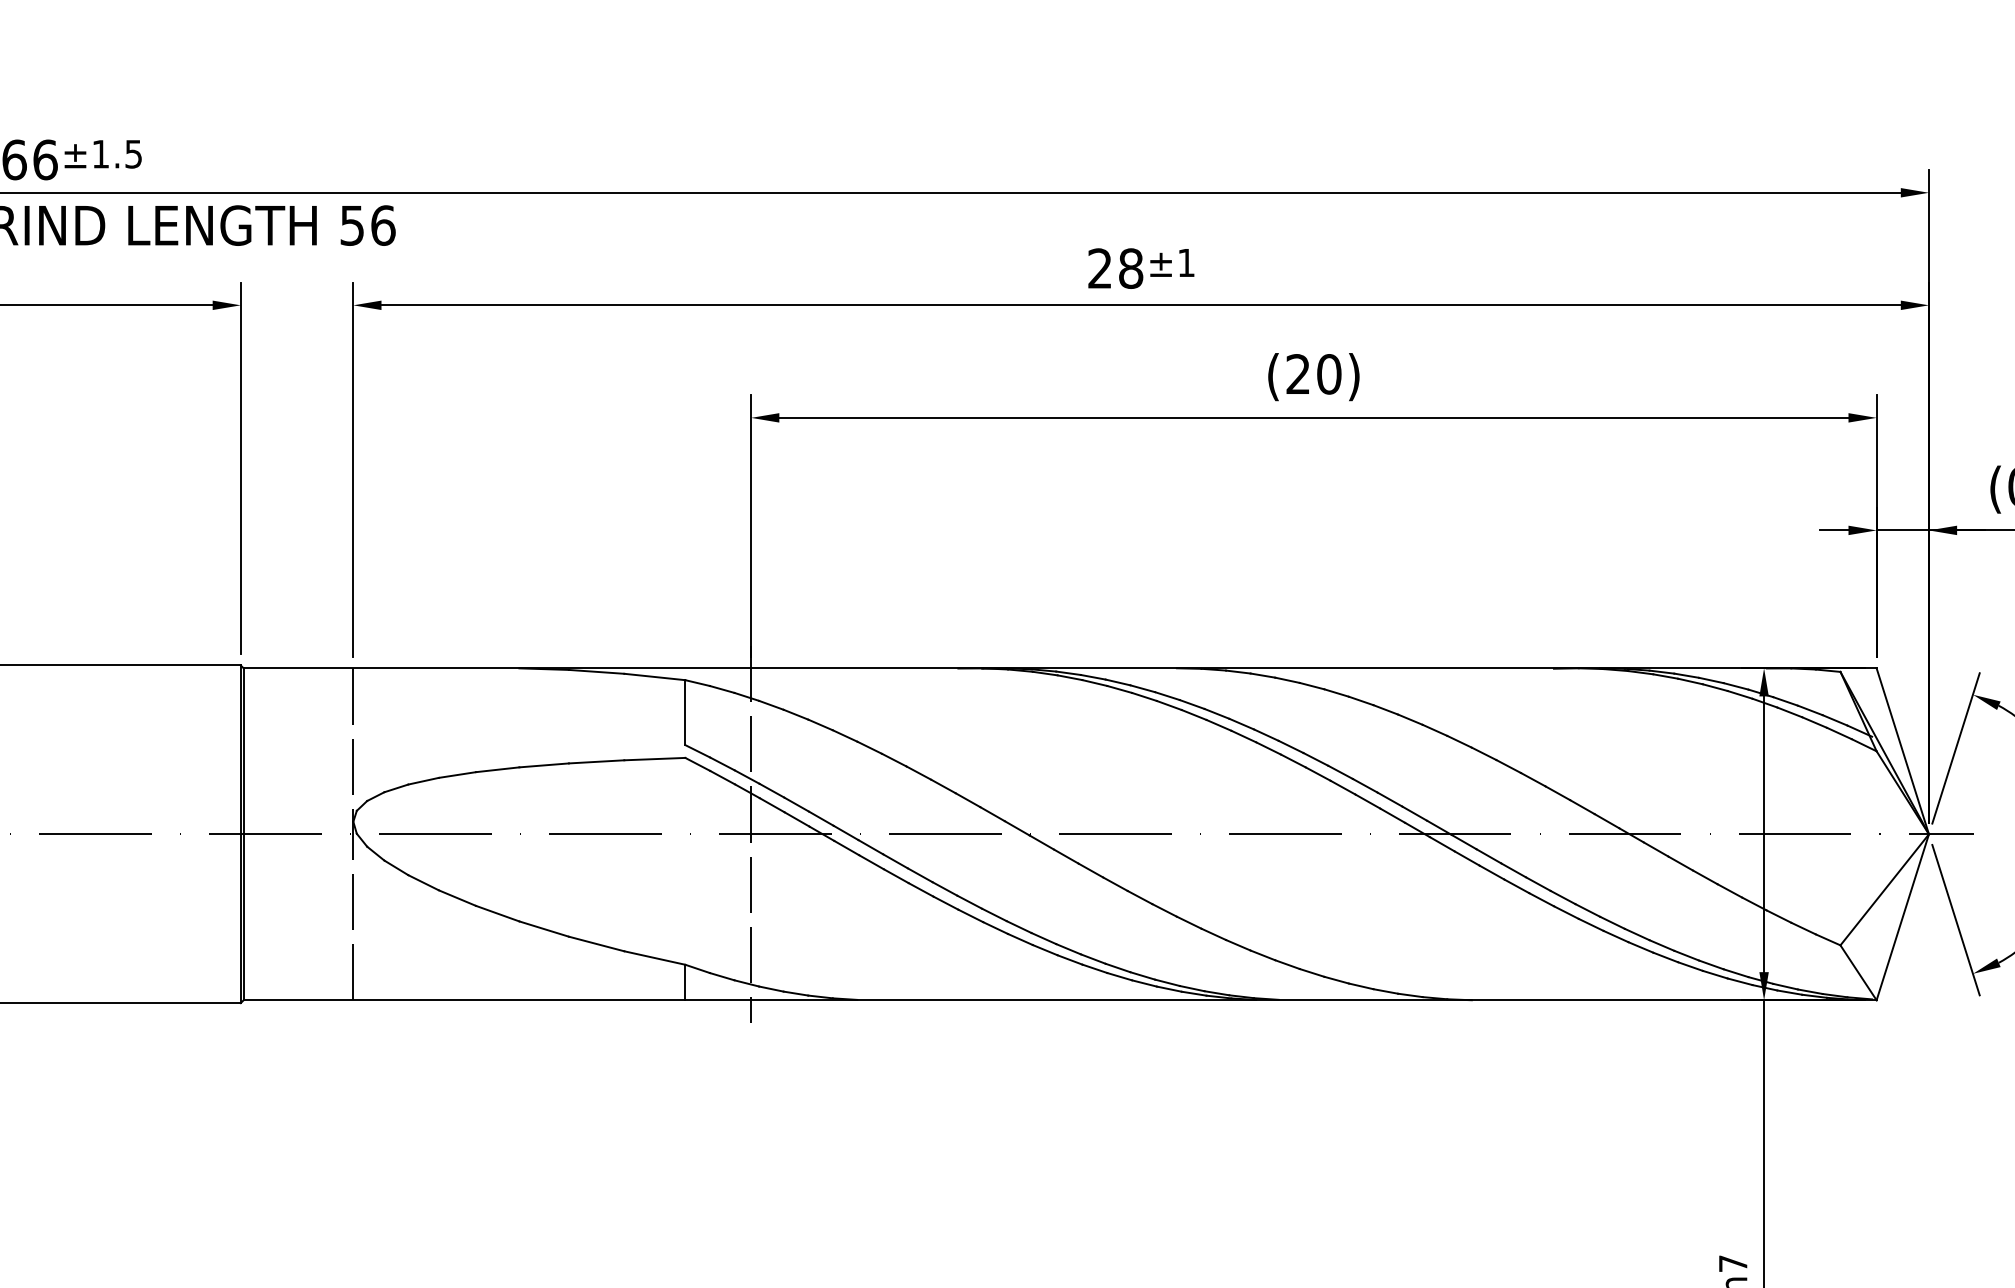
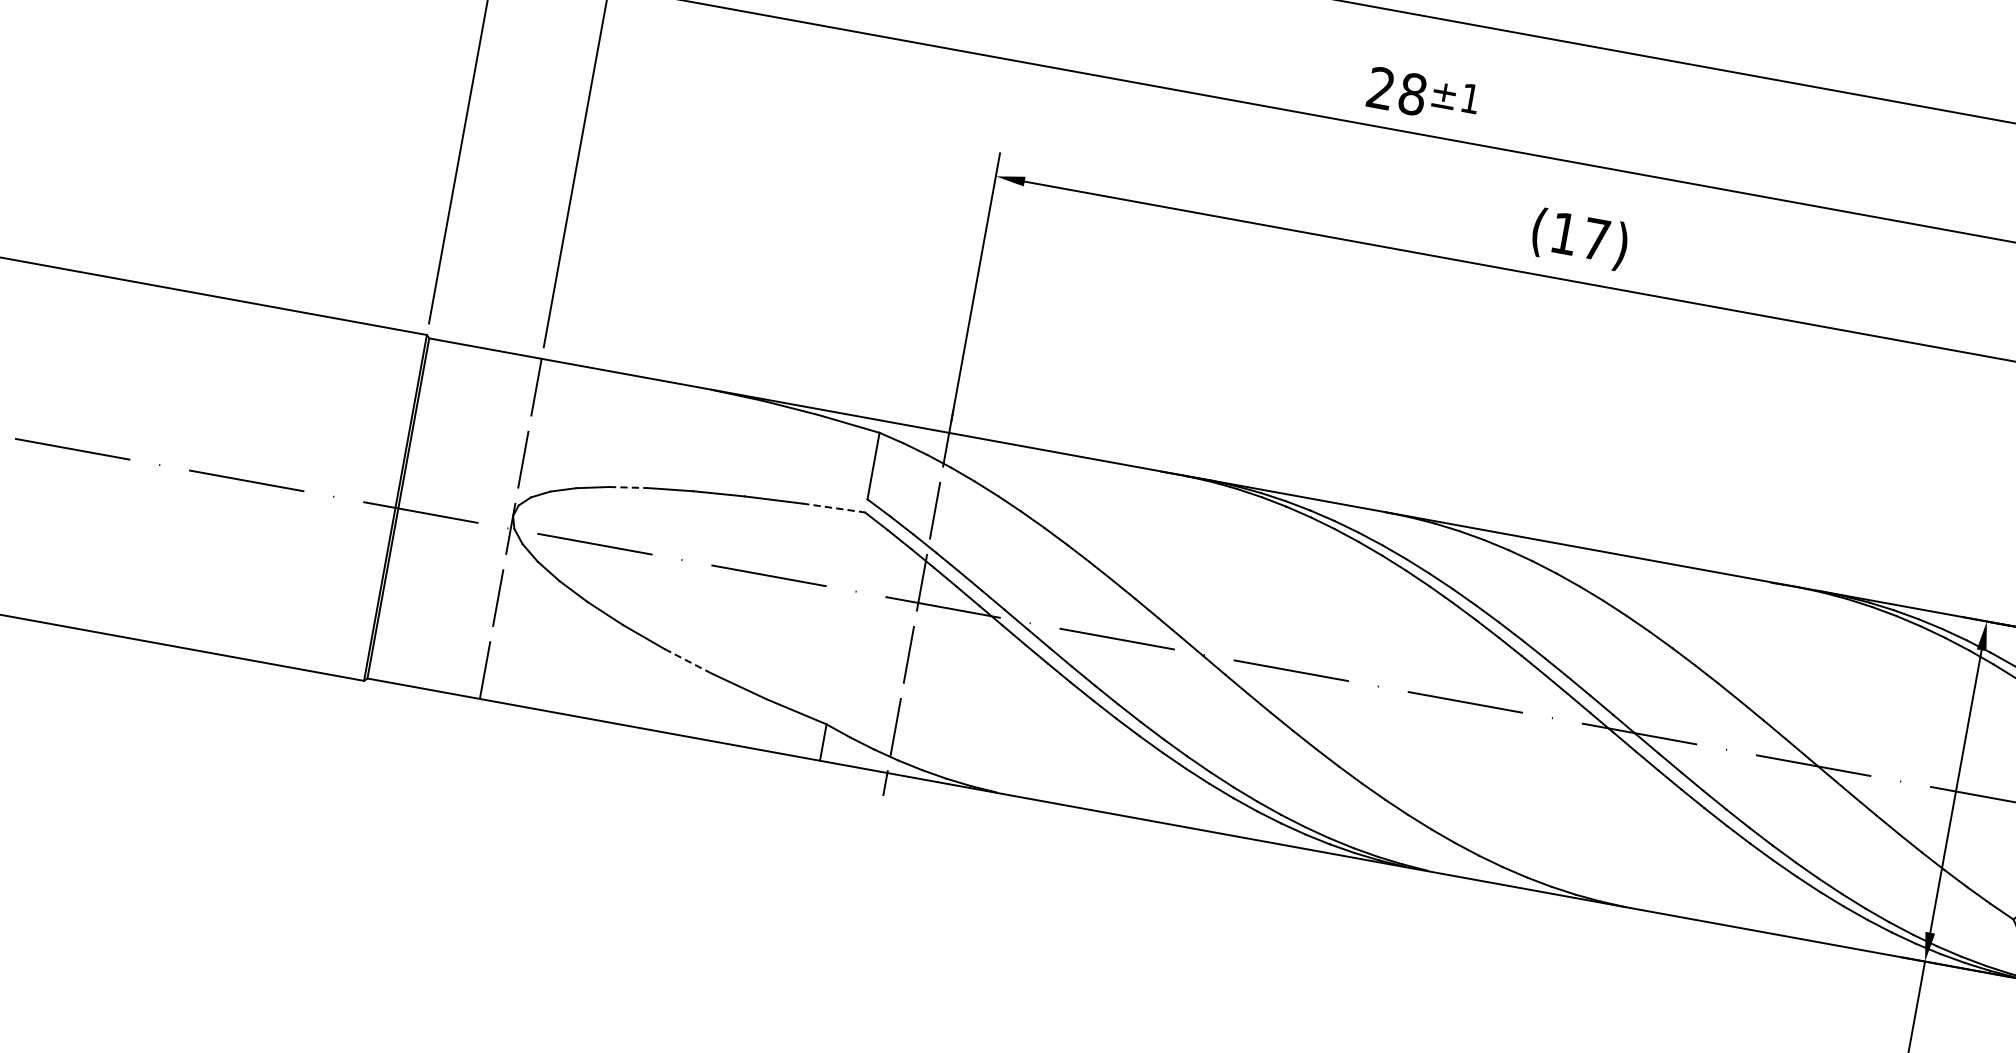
text: (1313, 374) -> (1579, 236), (20) -> (17)
line: (654, 759) -> (833, 508), solid -> dashed
line: (457, 775) -> (628, 488), solid -> dashed
line: (544, 929) -> (688, 662), solid -> dashed

